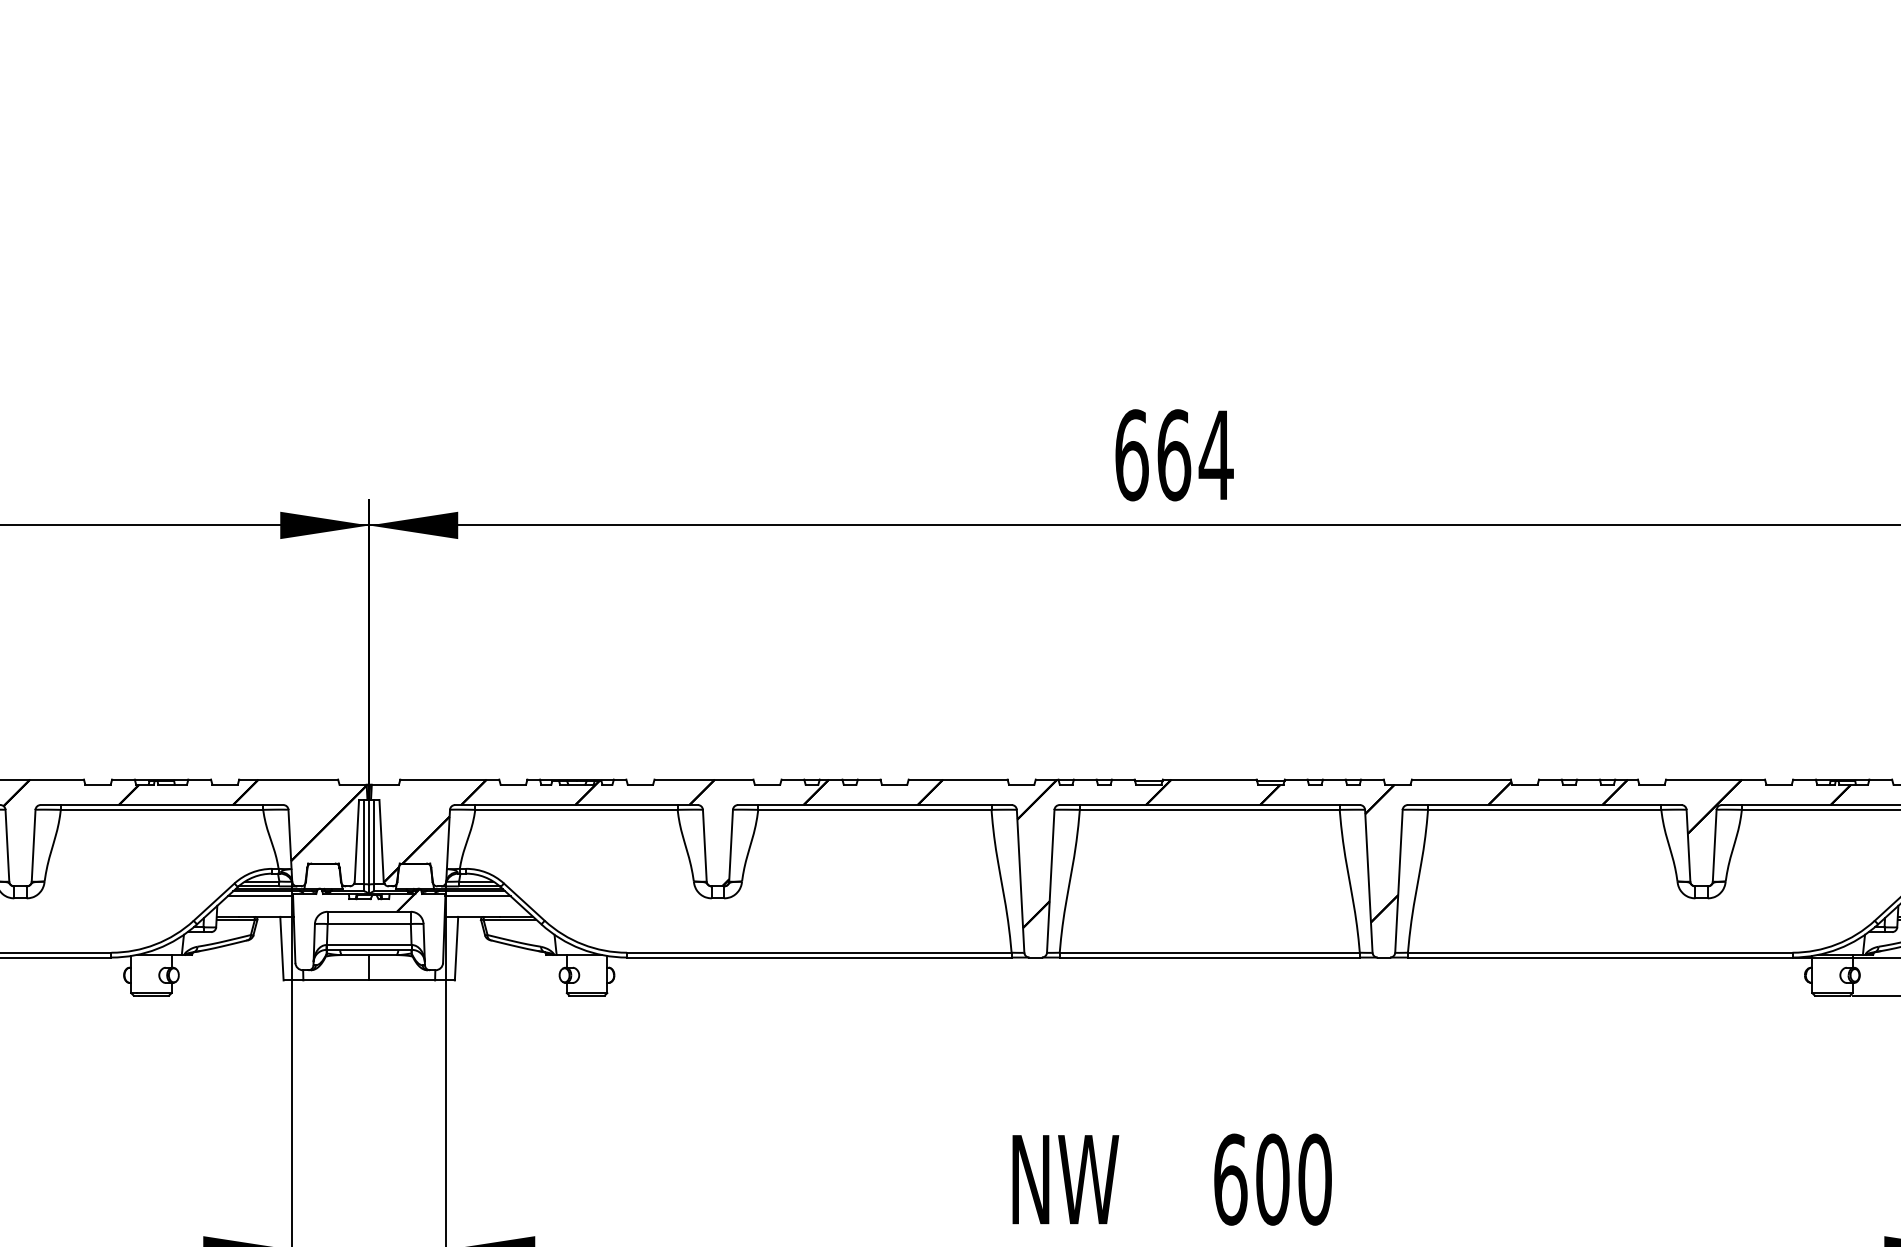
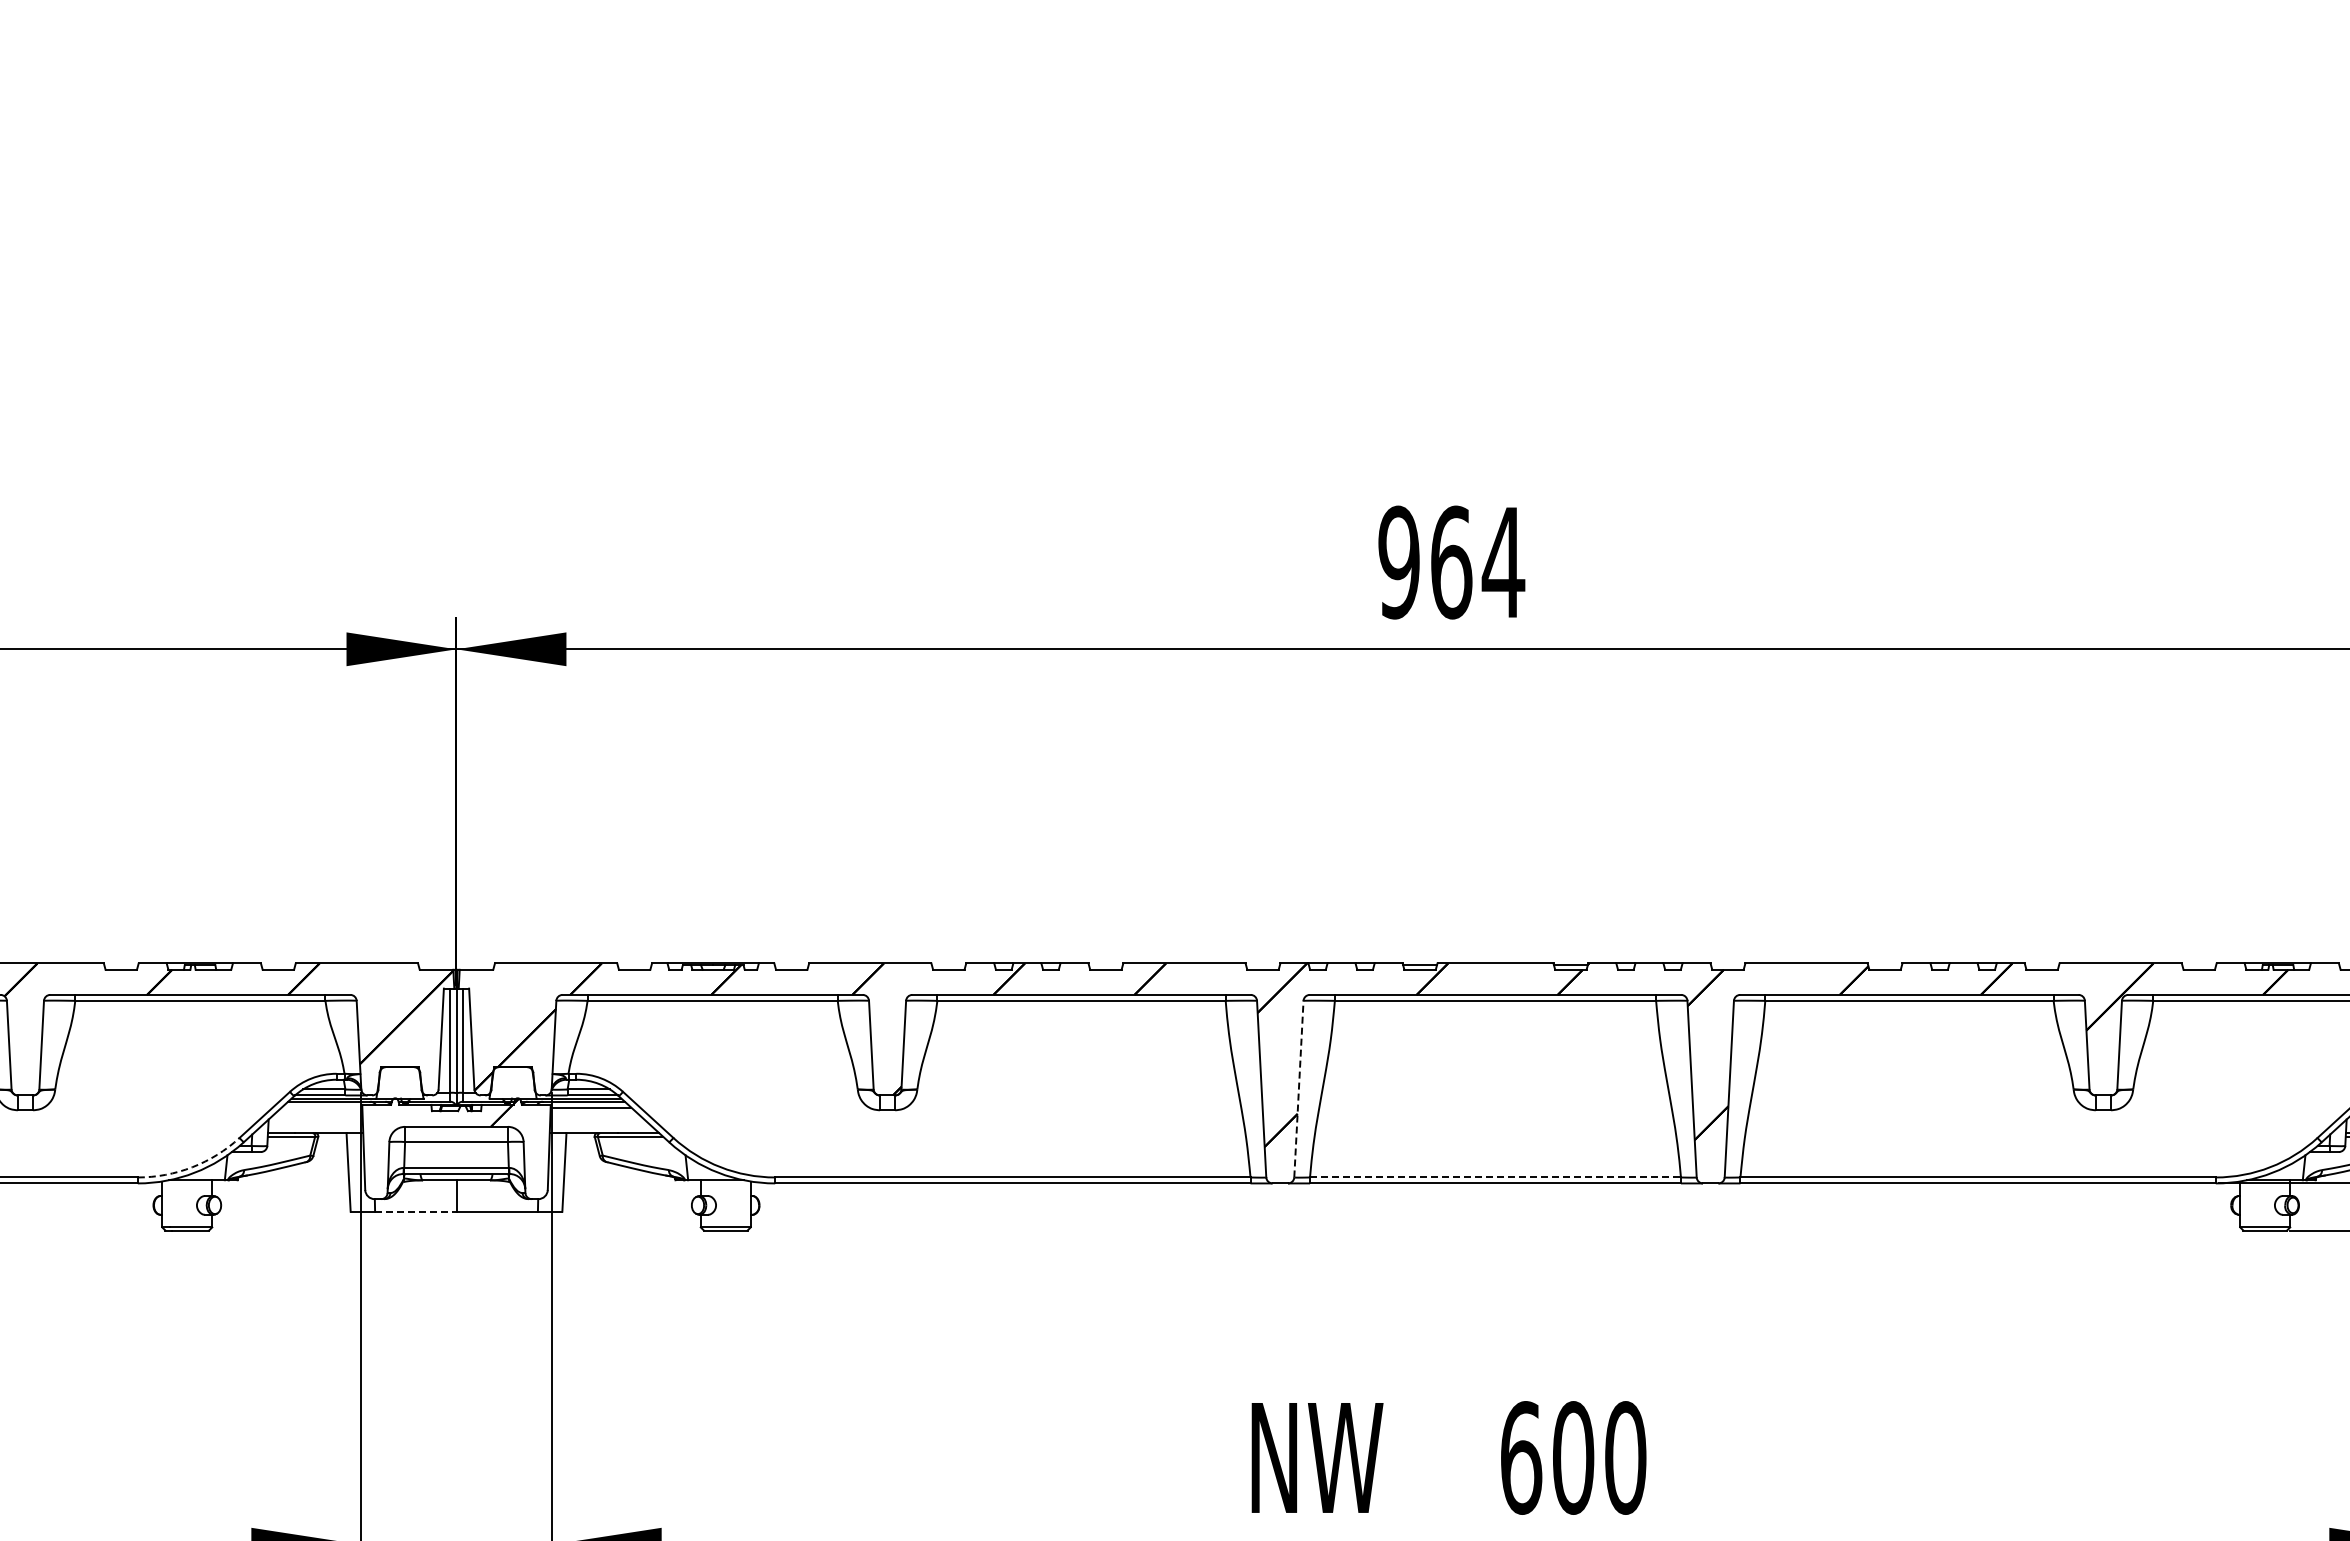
text: (1132, 455) -> (1399, 562), 664 -> 964
line: (1050, 880) -> (1298, 1088), solid -> dashed
line: (260, 896) -> (321, 1107), removed
arc: (155, 944) -> (192, 1167), solid -> dashed
line: (1210, 952) -> (1496, 1177), solid -> dashed
line: (336, 980) -> (415, 1211), solid -> dashed

